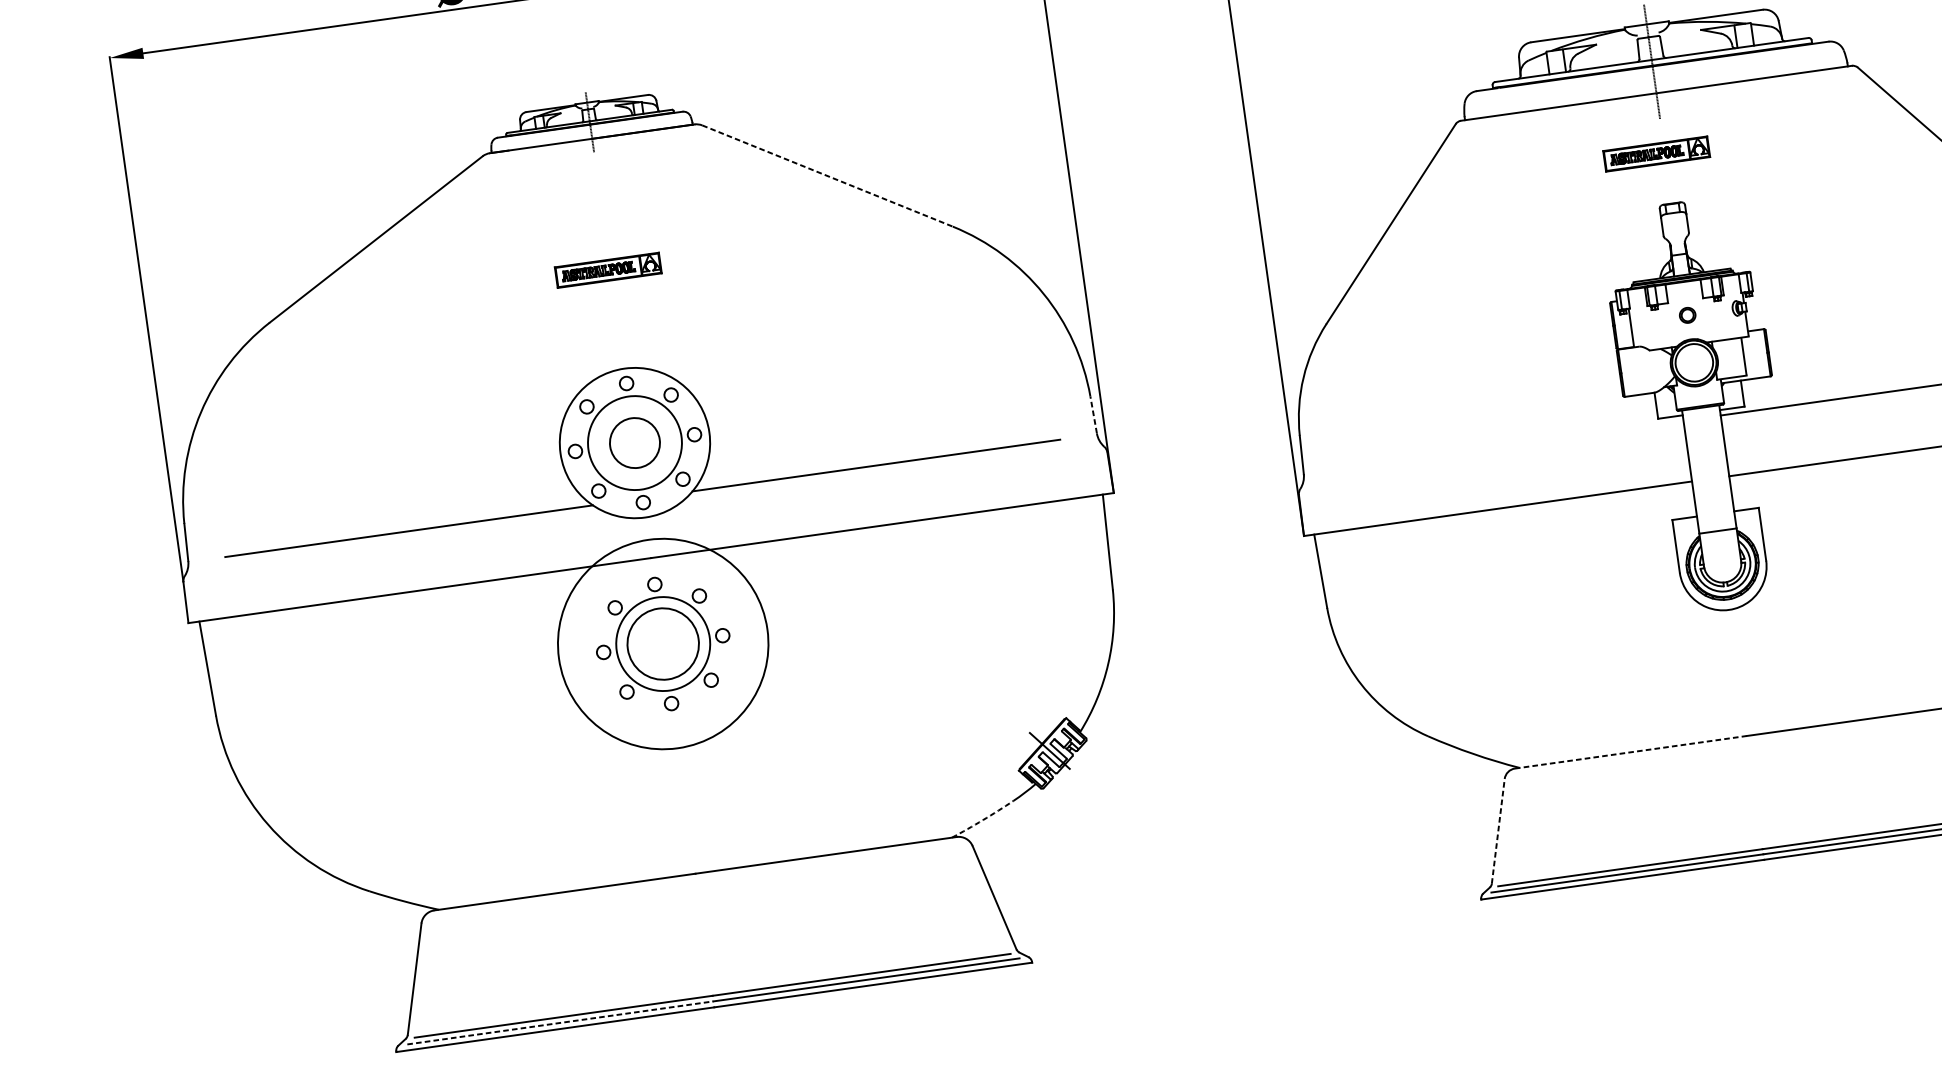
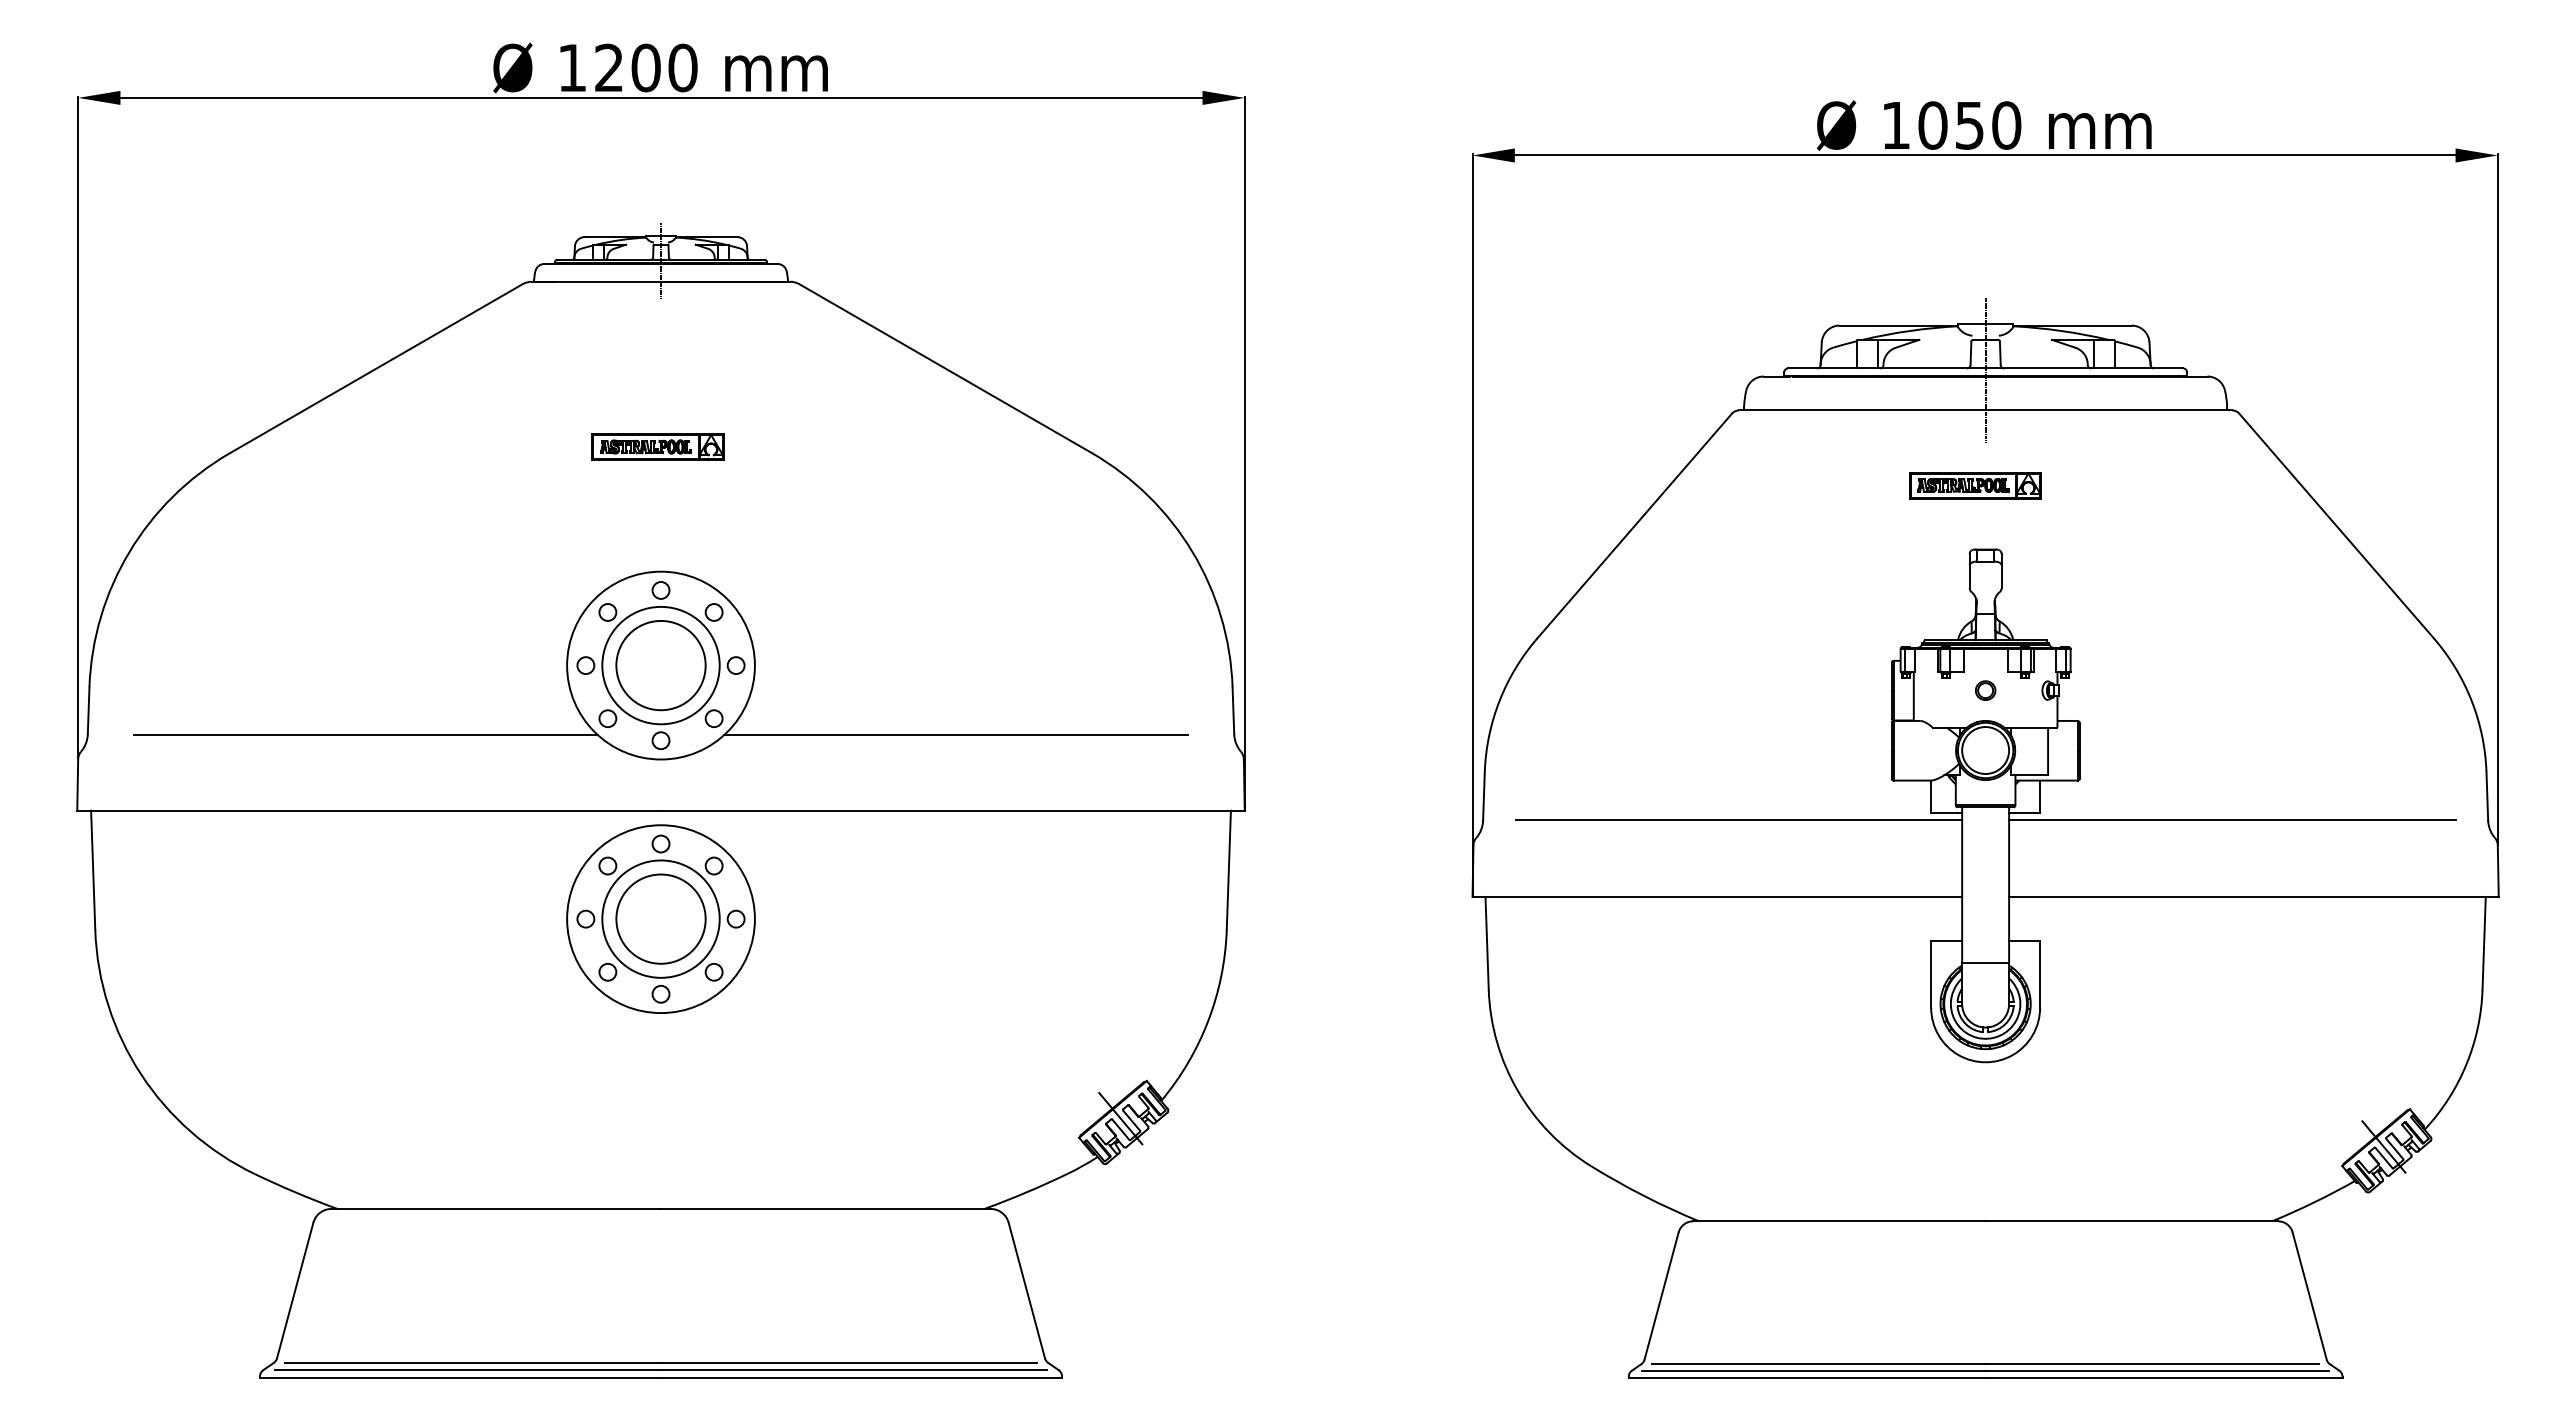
line: (827, 175) -> (945, 368), dashed -> solid
line: (1093, 414) -> (1233, 710), dashed -> solid
circle: (634, 443) -> (660, 665), size x1.43
line: (1506, 445) -> (1738, 820), added
circle: (662, 644) -> (660, 919), size x0.71
line: (1630, 752) -> (1839, 1221), dashed -> solid
arc: (983, 819) -> (1026, 1192), dashed -> solid
line: (1498, 831) -> (1661, 1296), dashed -> solid
line: (560, 1023) -> (468, 1370), dashed -> solid

